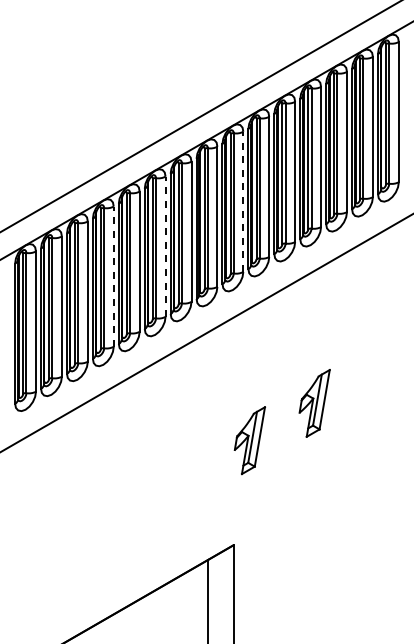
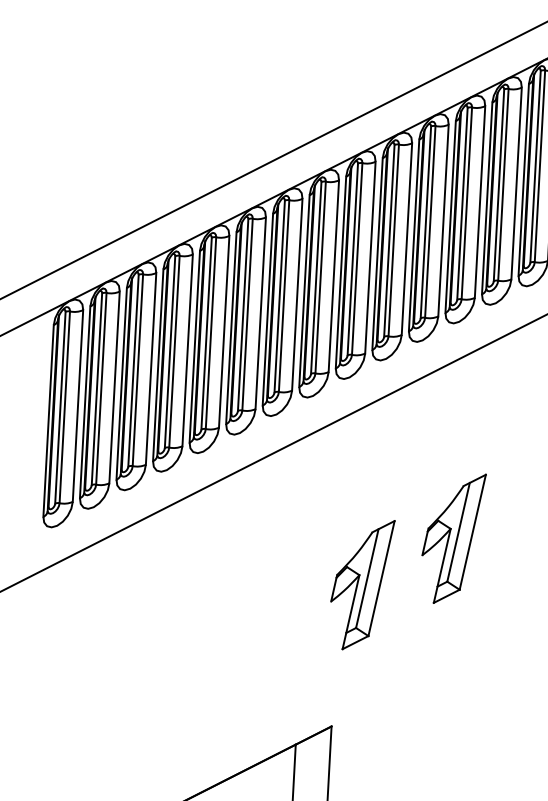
line: (243, 201) -> (370, 257), dashed -> solid
line: (165, 246) -> (260, 312), dashed -> solid
line: (113, 276) -> (187, 350), dashed -> solid
part: (314, 403) -> (452, 538), size x1.43
part: (249, 440) -> (361, 584), size x1.43

